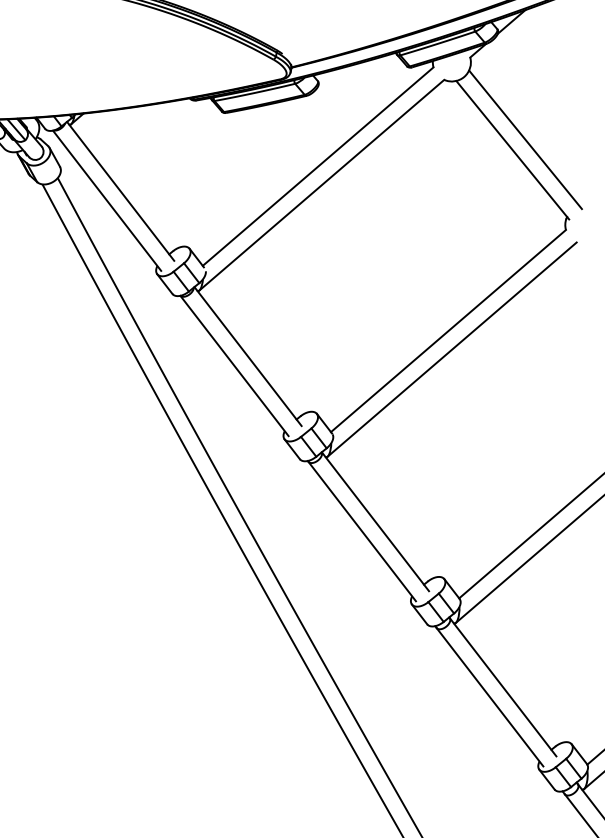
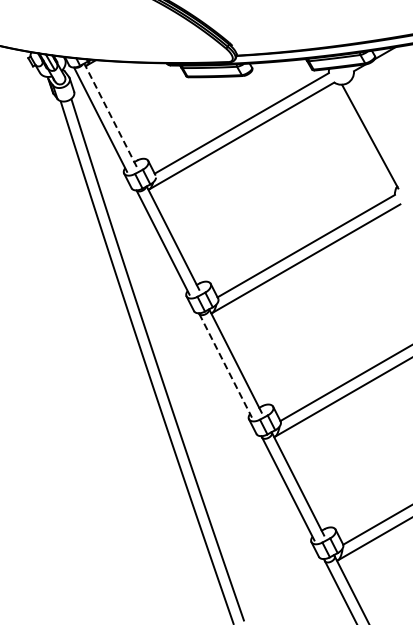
line: (525, 139) -> (379, 131), removed
line: (120, 191) -> (110, 115), solid -> dashed
line: (362, 532) -> (225, 366), solid -> dashed

